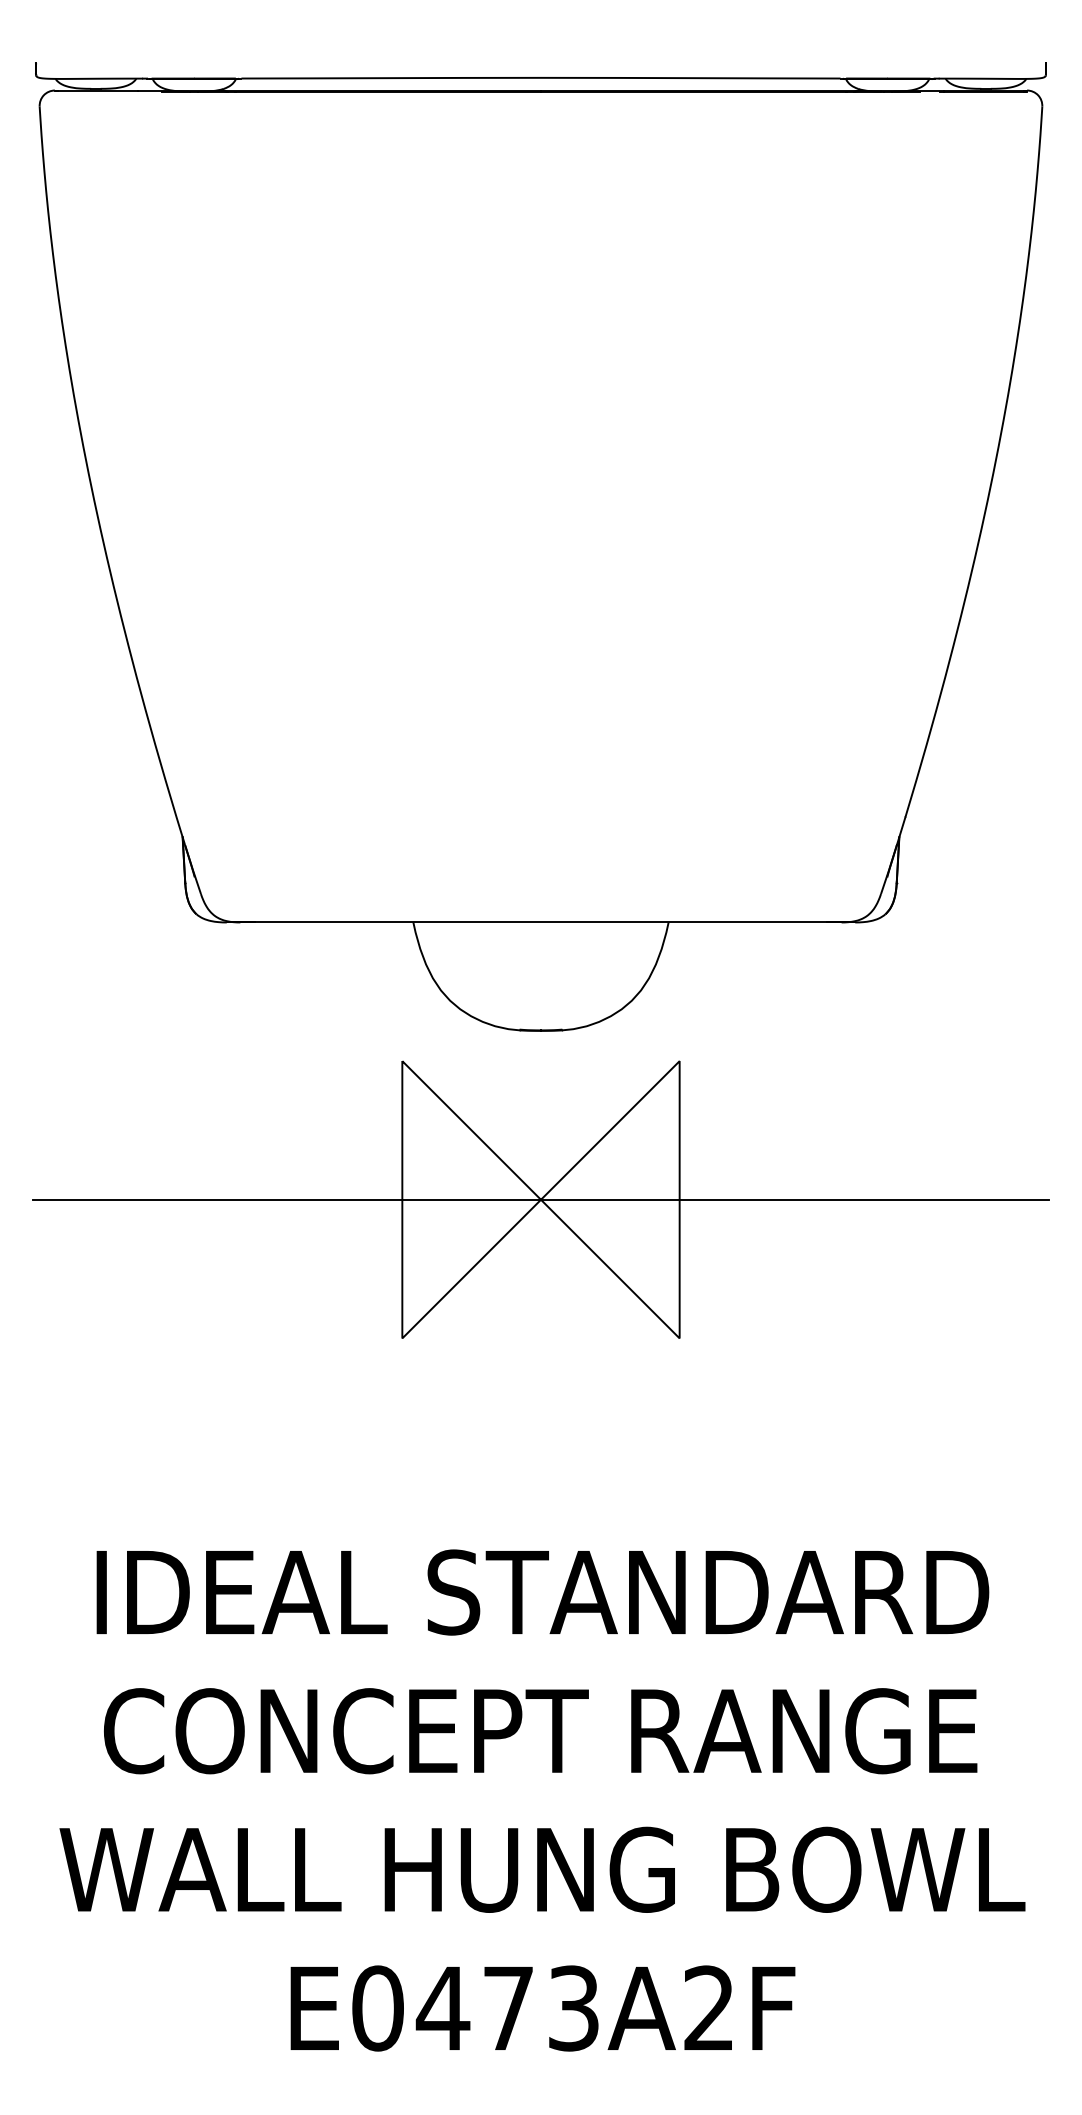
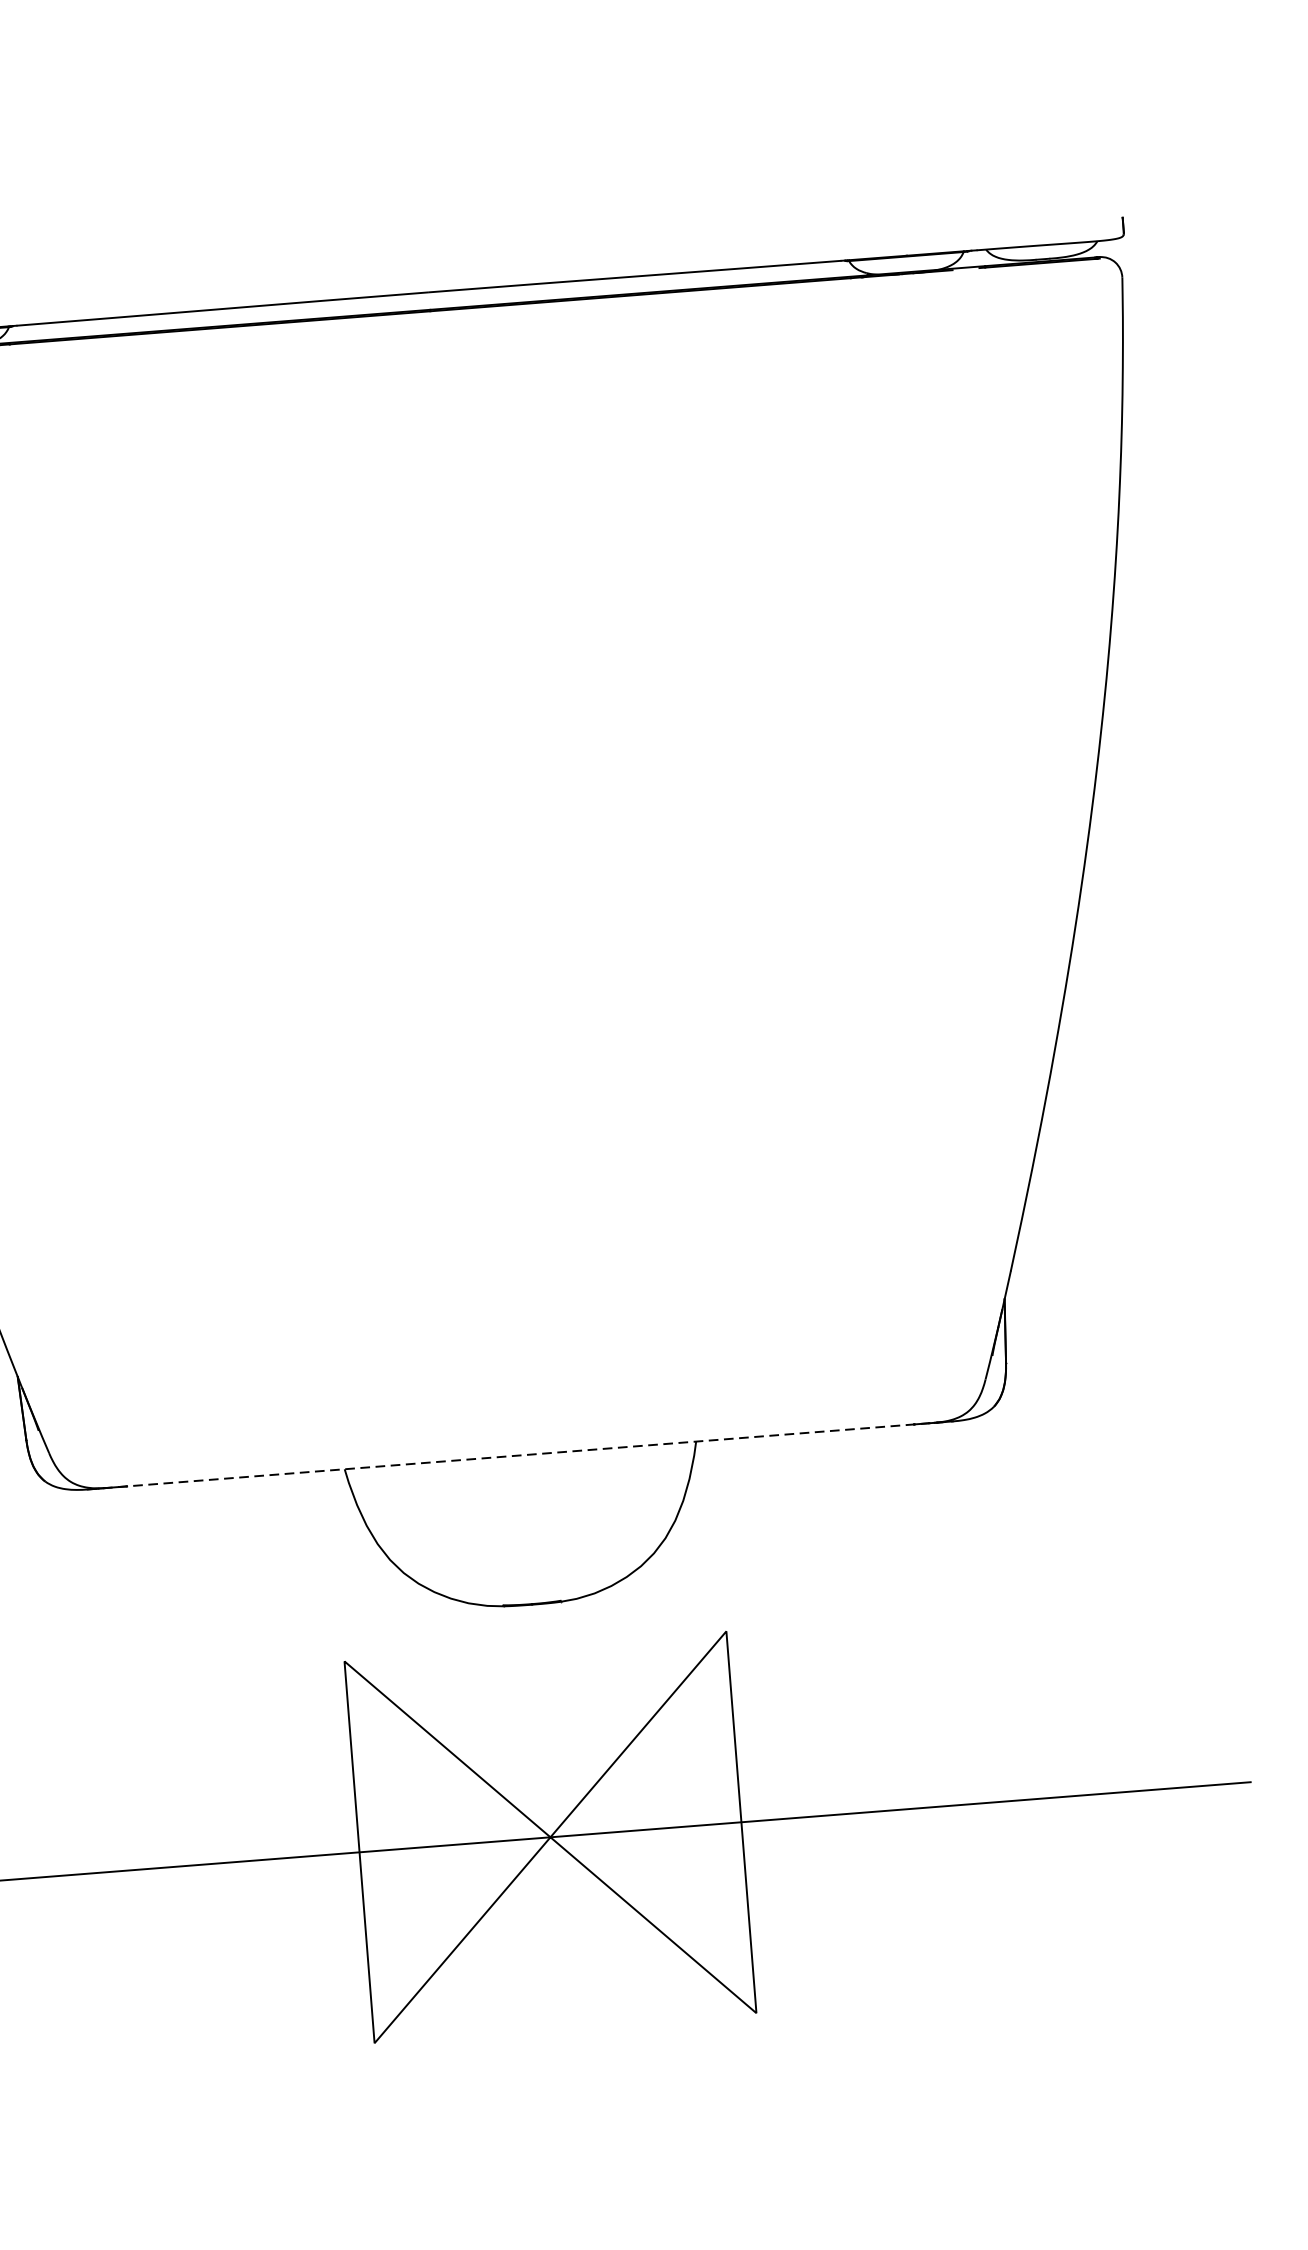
line: (541, 922) -> (521, 1455), solid -> dashed

